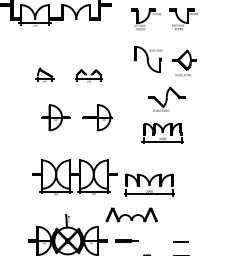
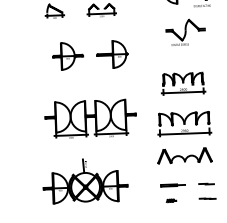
part: (162, 133) -> (182, 83), moved
part: (149, 184) -> (184, 123), moved
part: (131, 214) -> (184, 155), moved
line: (126, 240) -> (172, 184), moved

